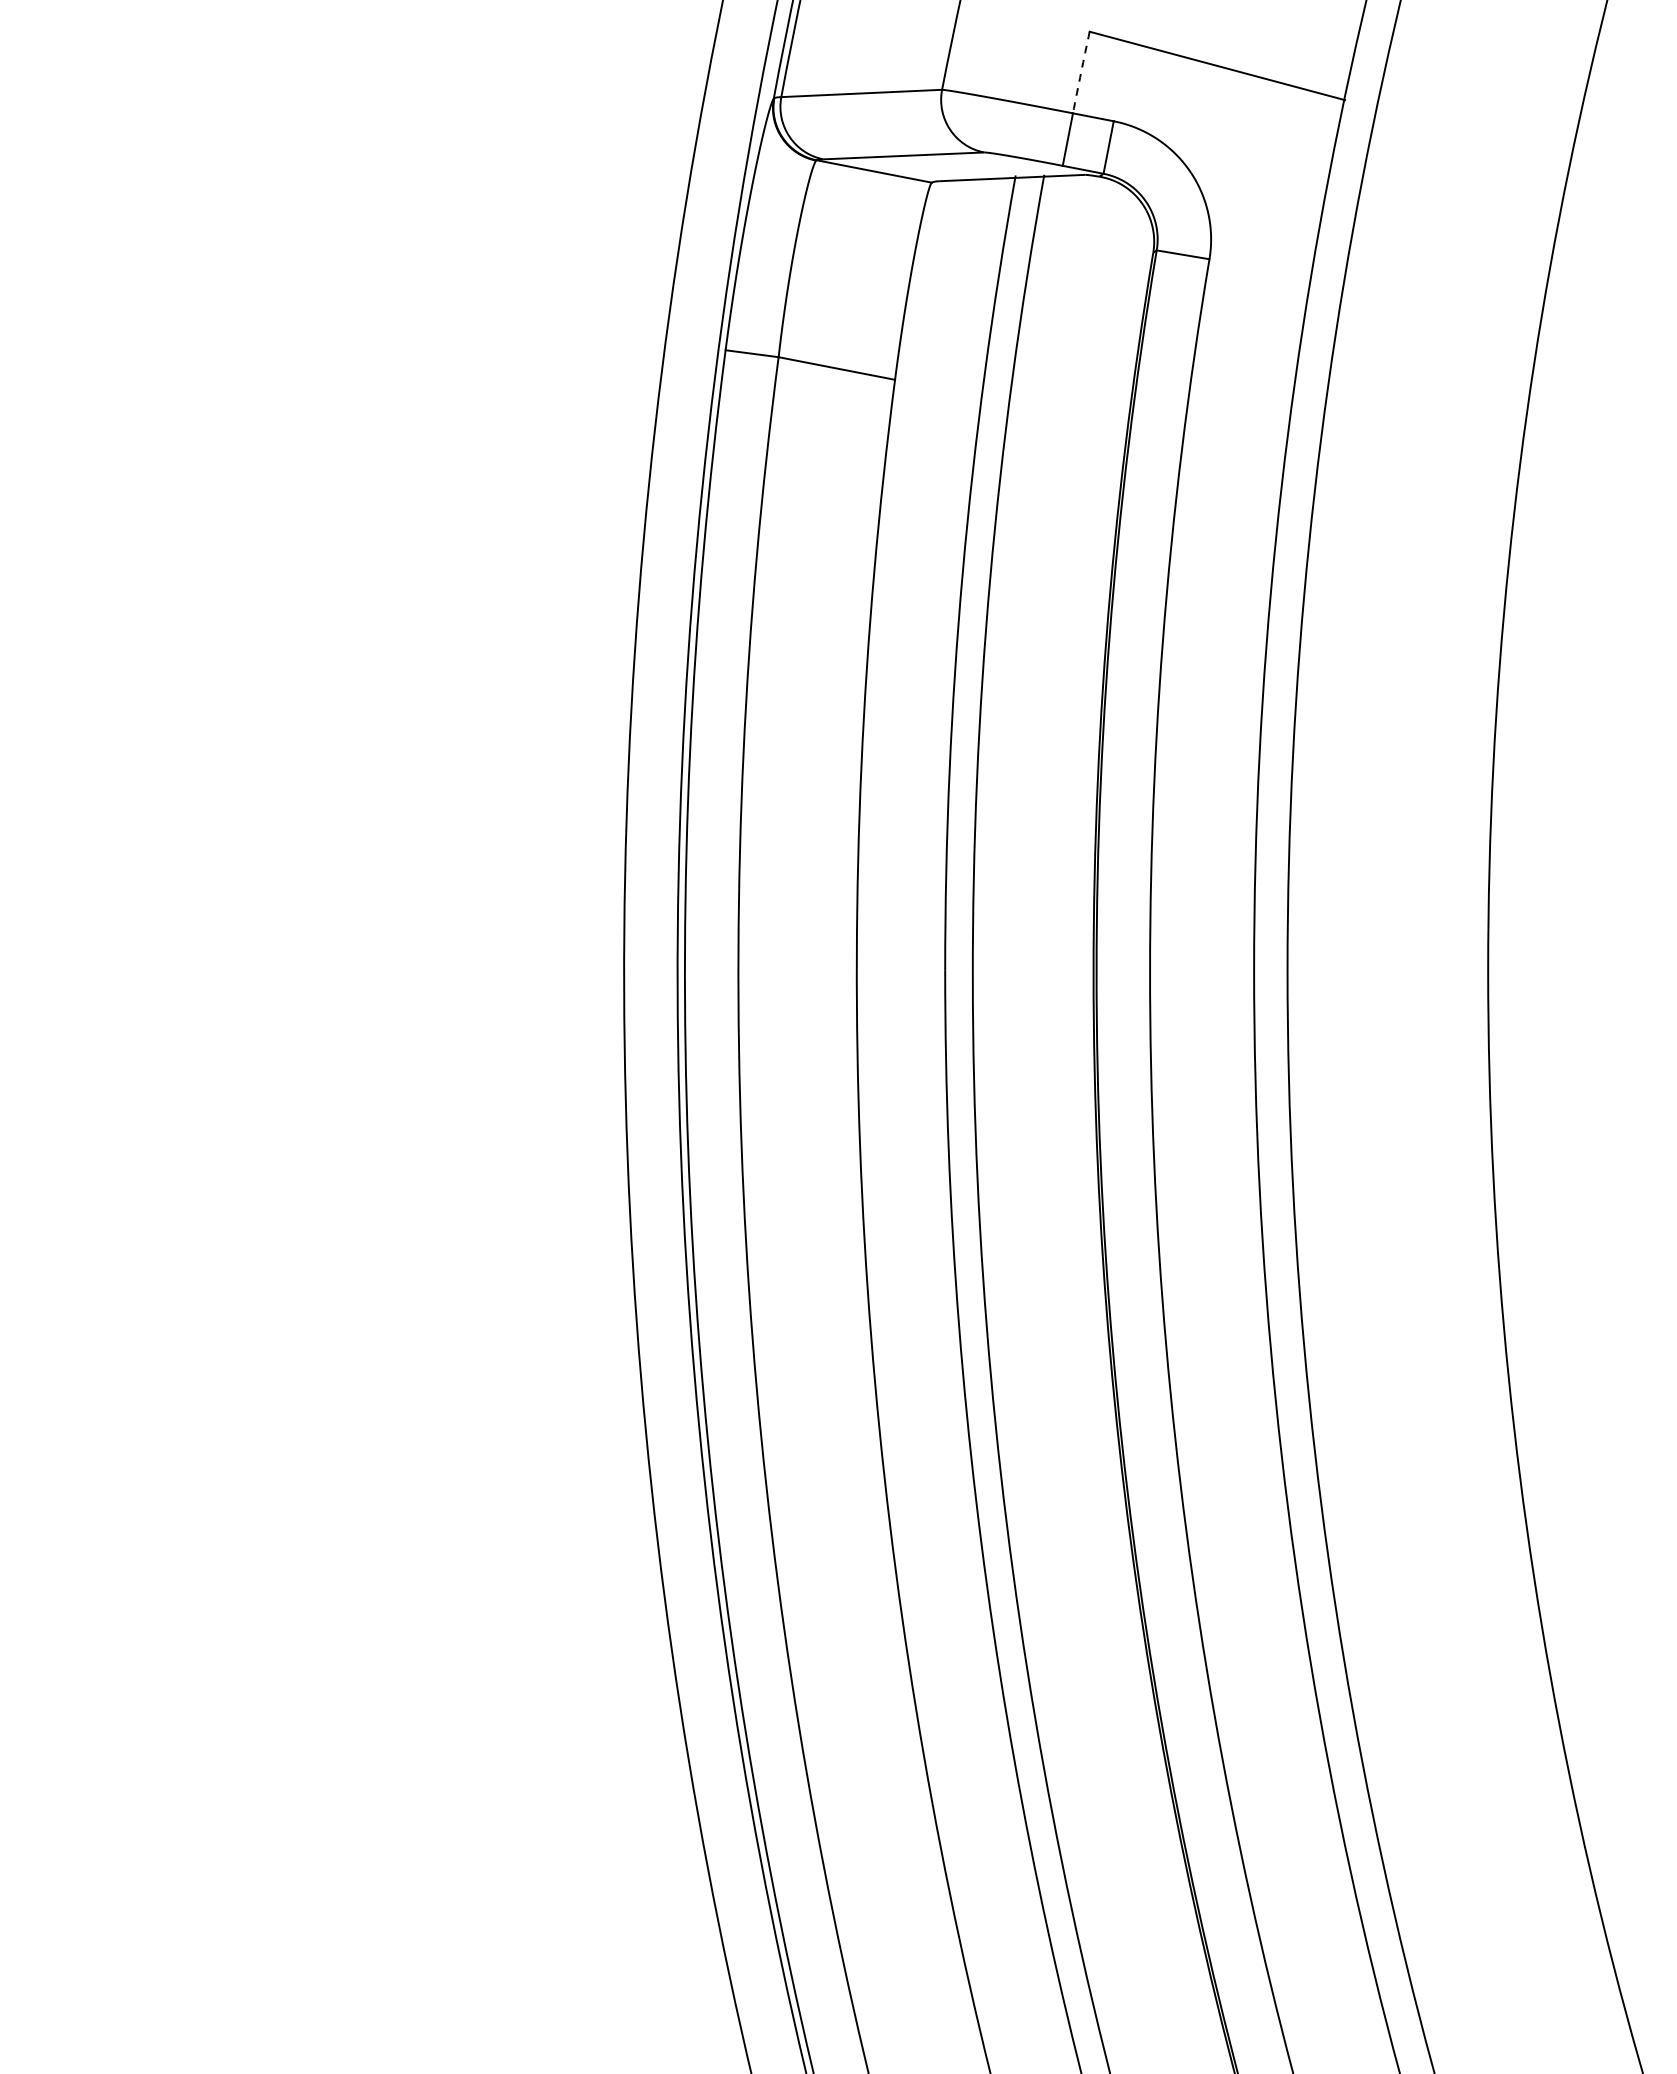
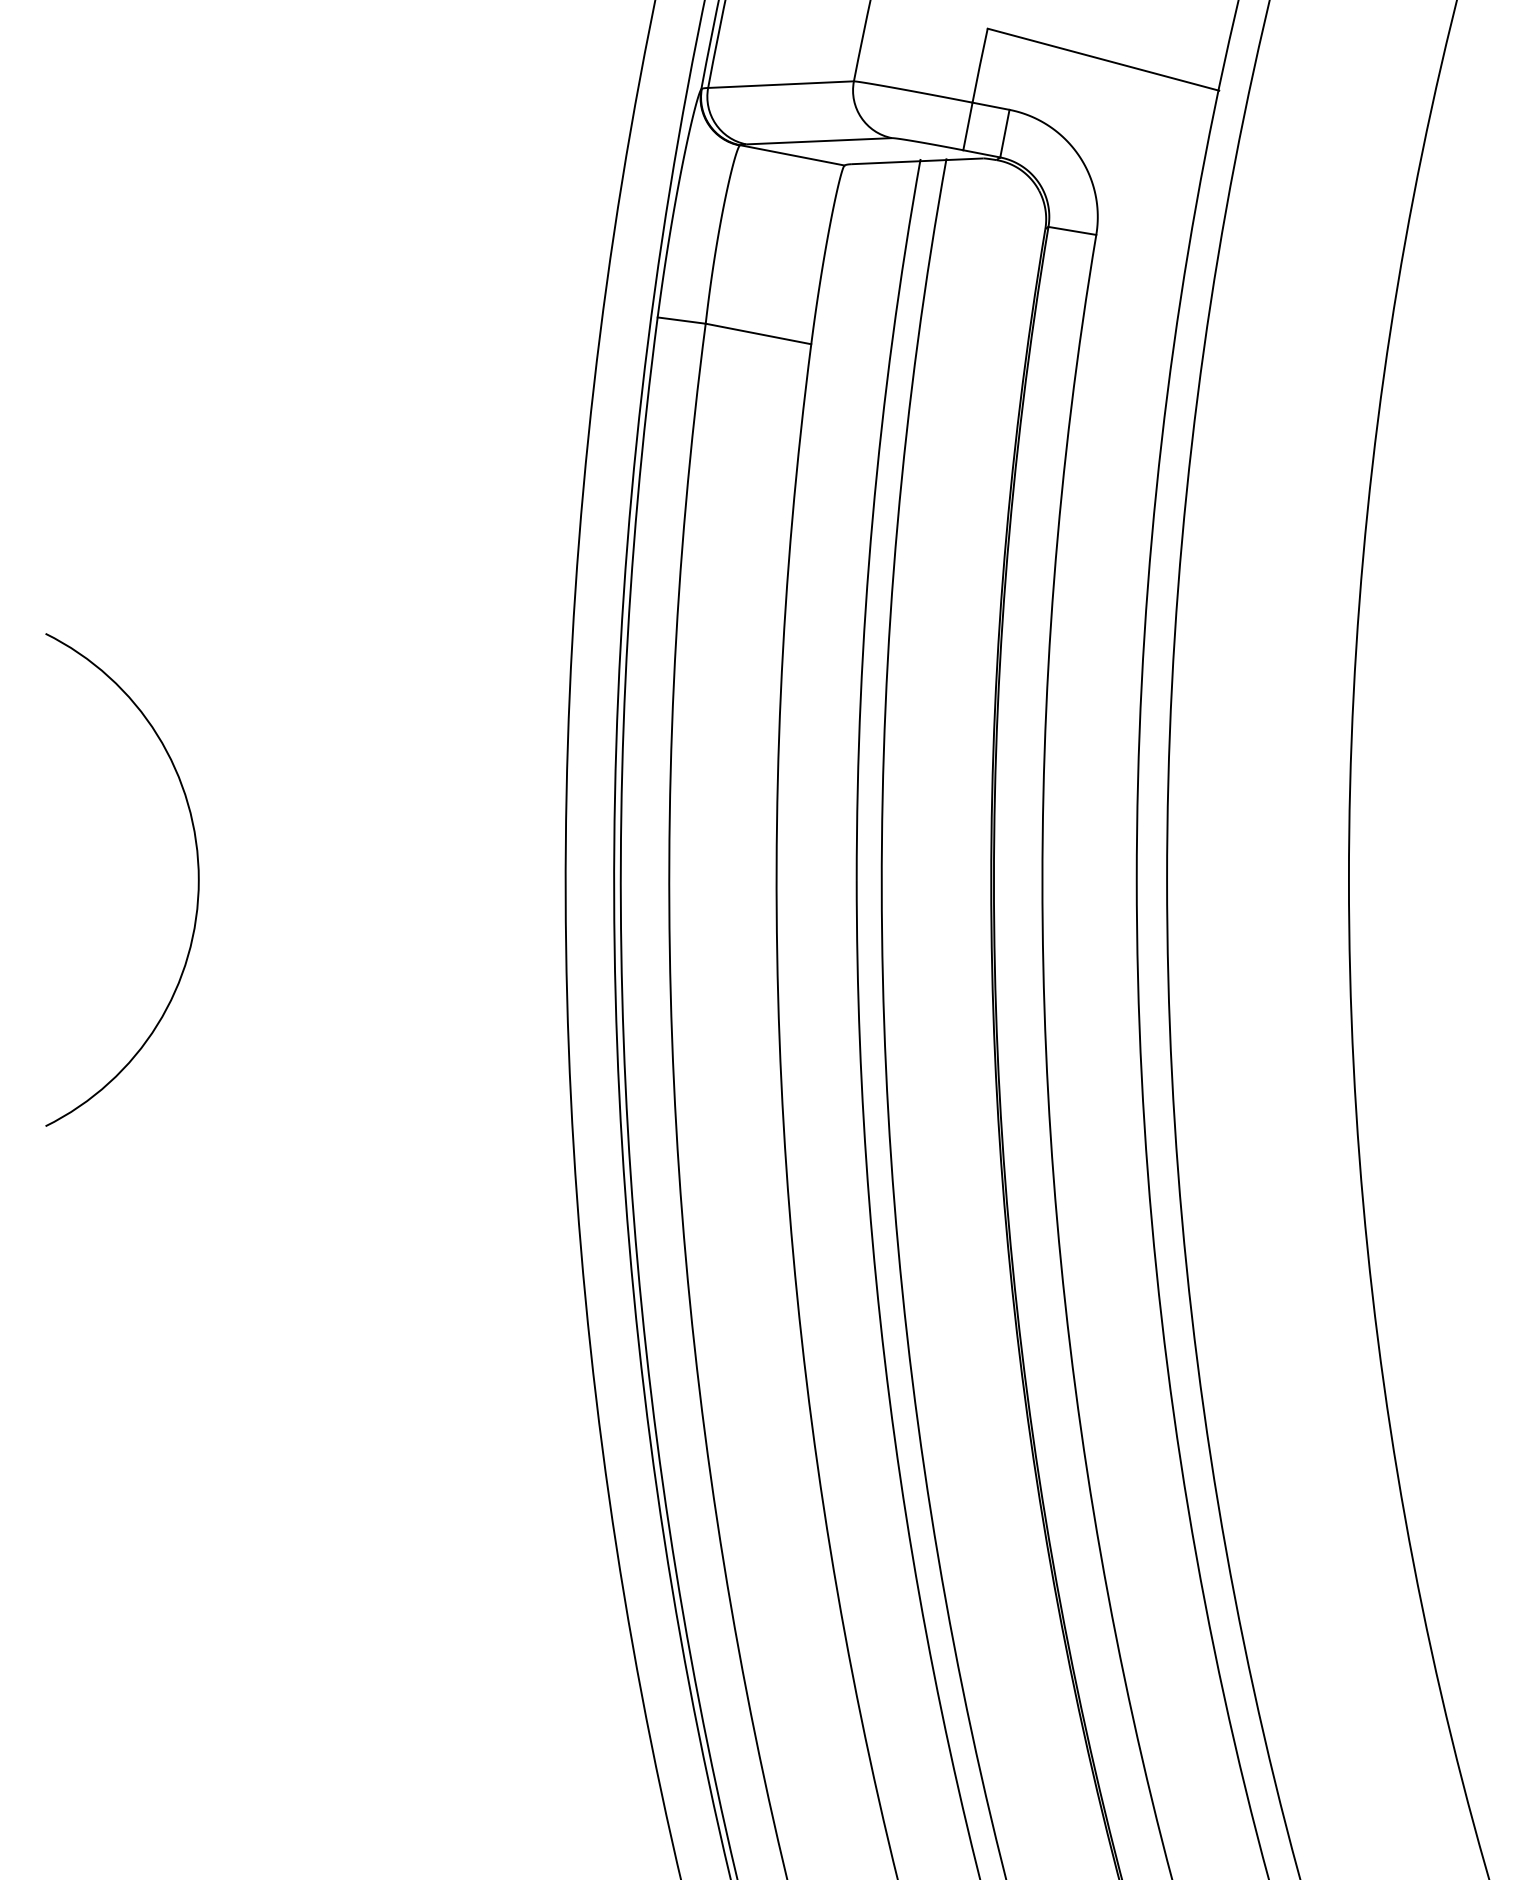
arc: (1080, 72) -> (979, 65), dashed -> solid
arc: (218, 970) -> (197, 879), added

